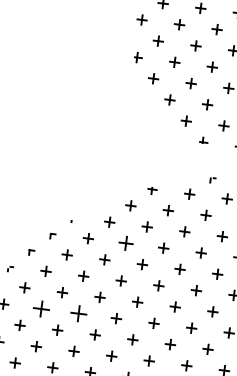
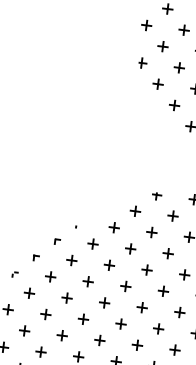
part: (125, 243) -> (130, 248), size x0.71
part: (40, 308) -> (45, 313), size x0.62
part: (78, 313) -> (83, 318), size x0.62

